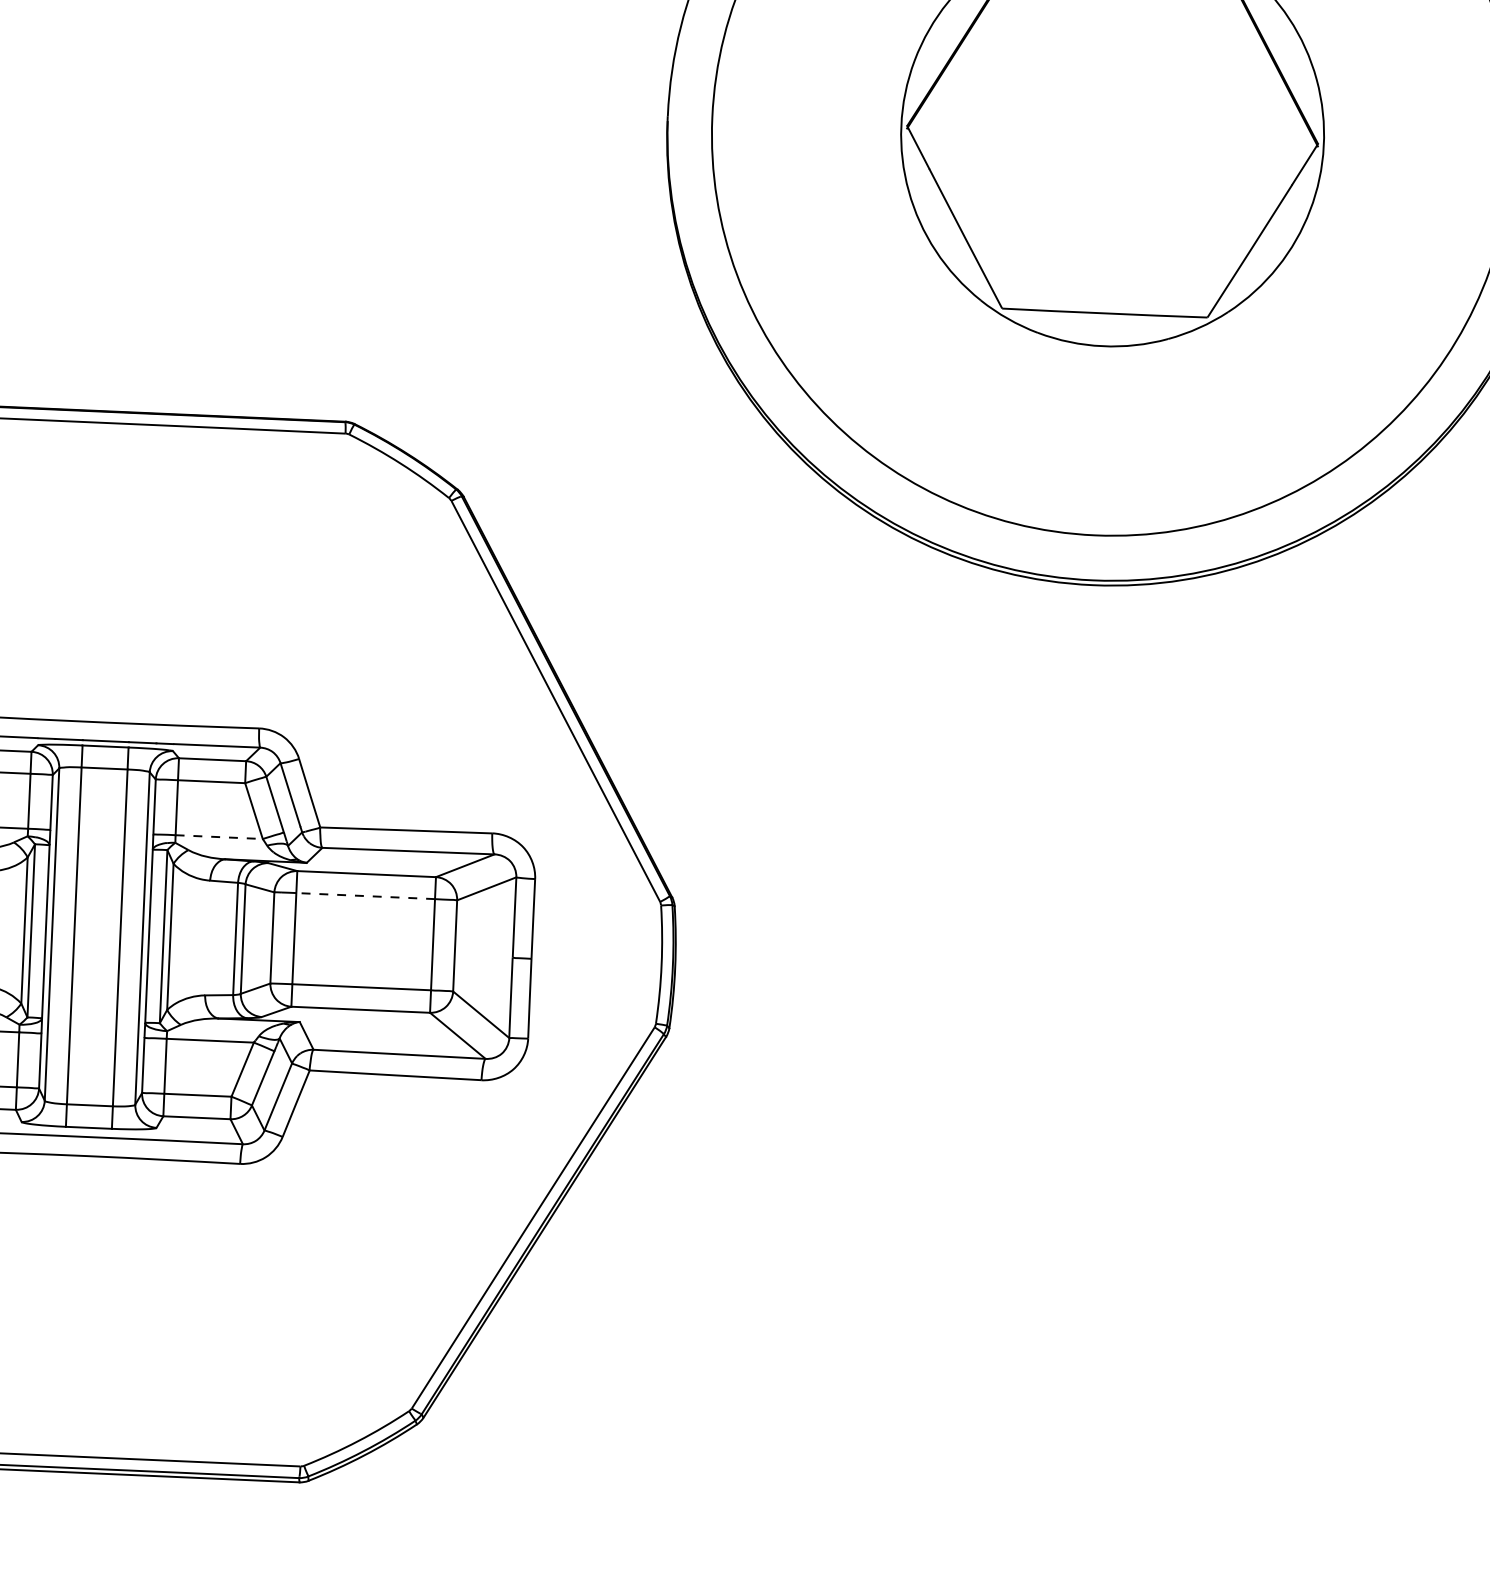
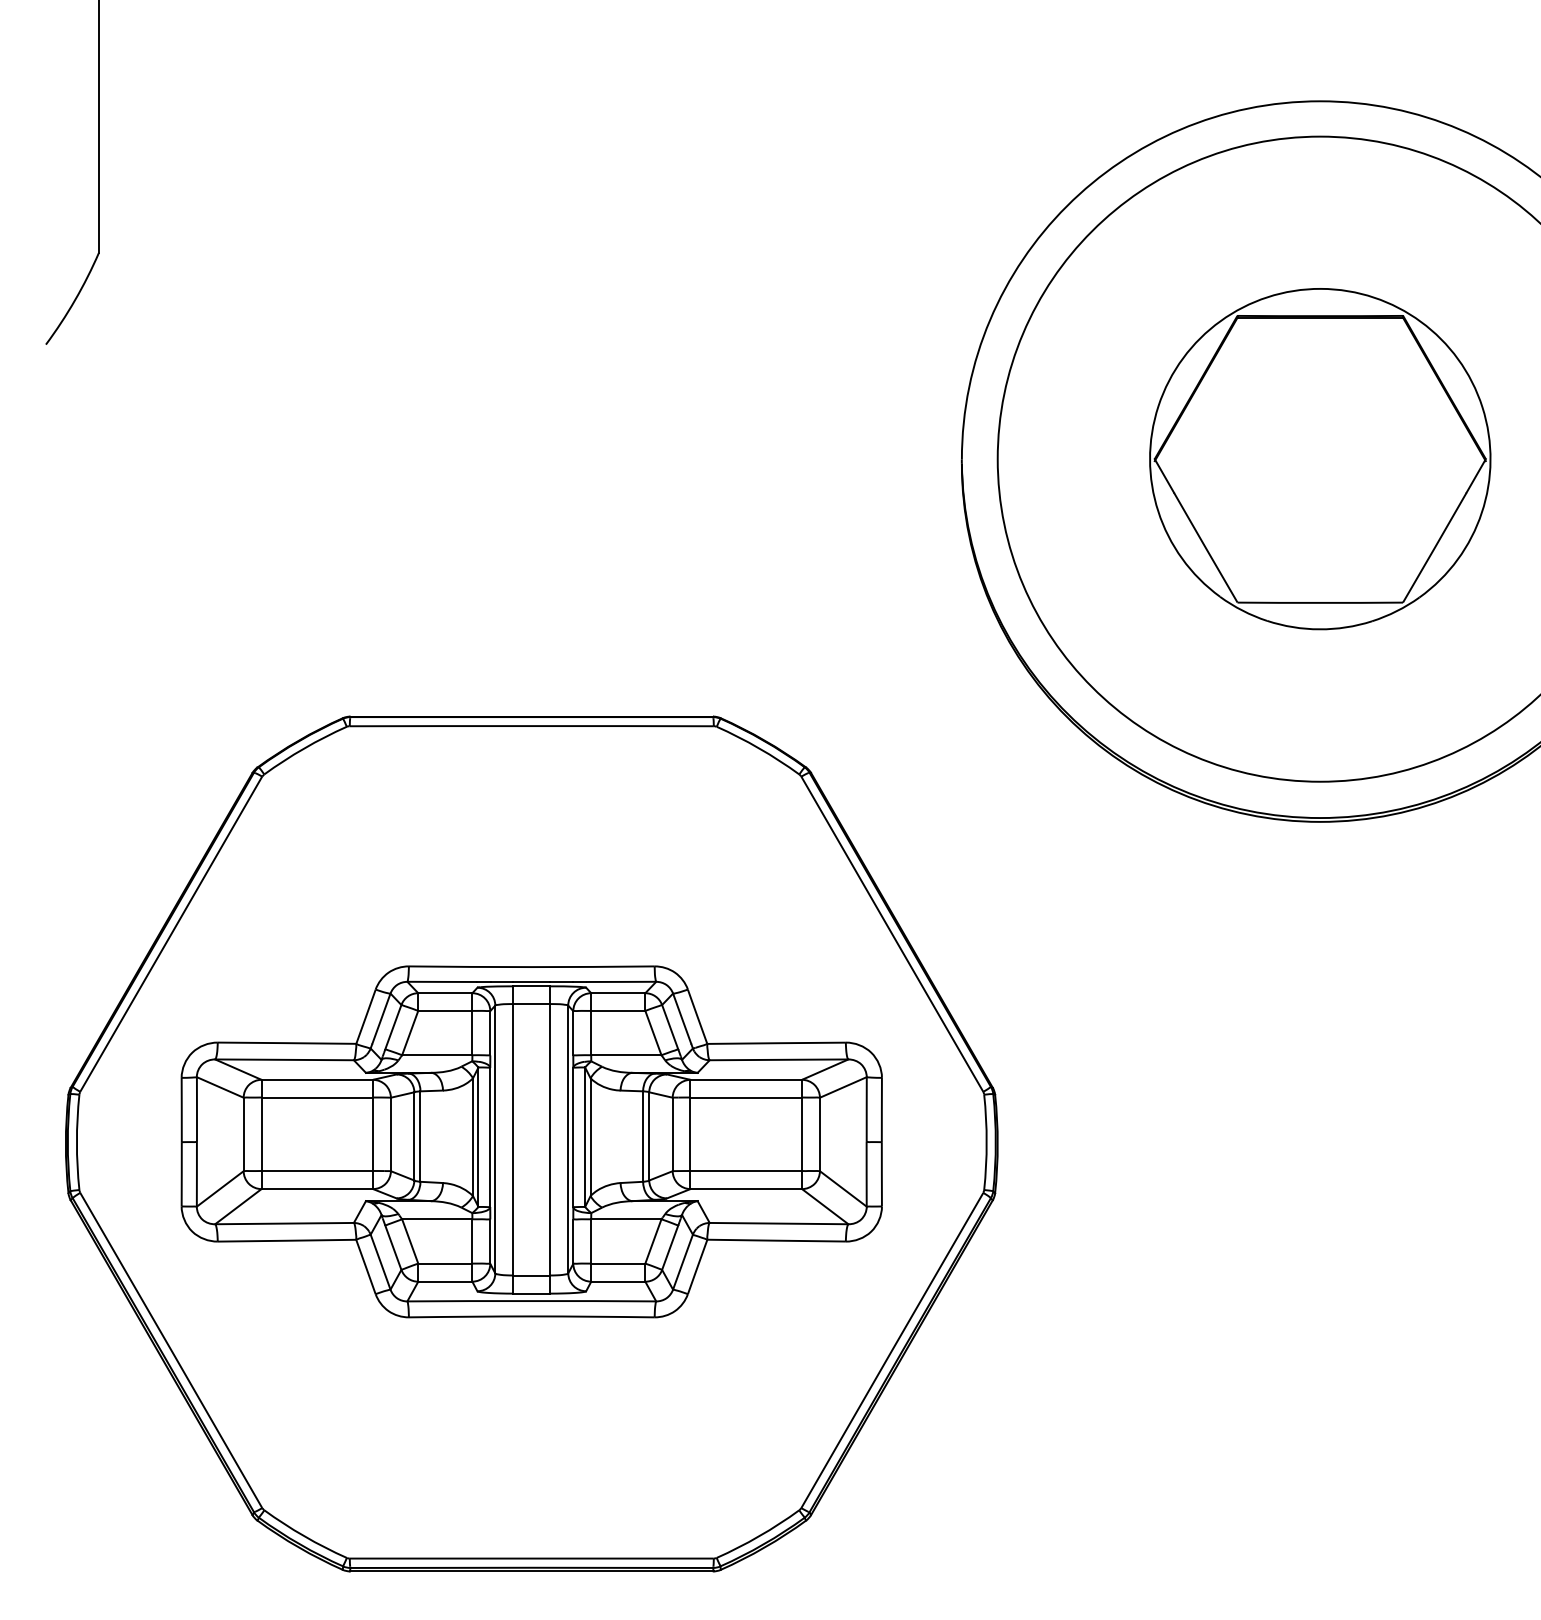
line: (219, 837) -> (626, 1055), dashed -> solid
line: (366, 896) -> (746, 1097), dashed -> solid

